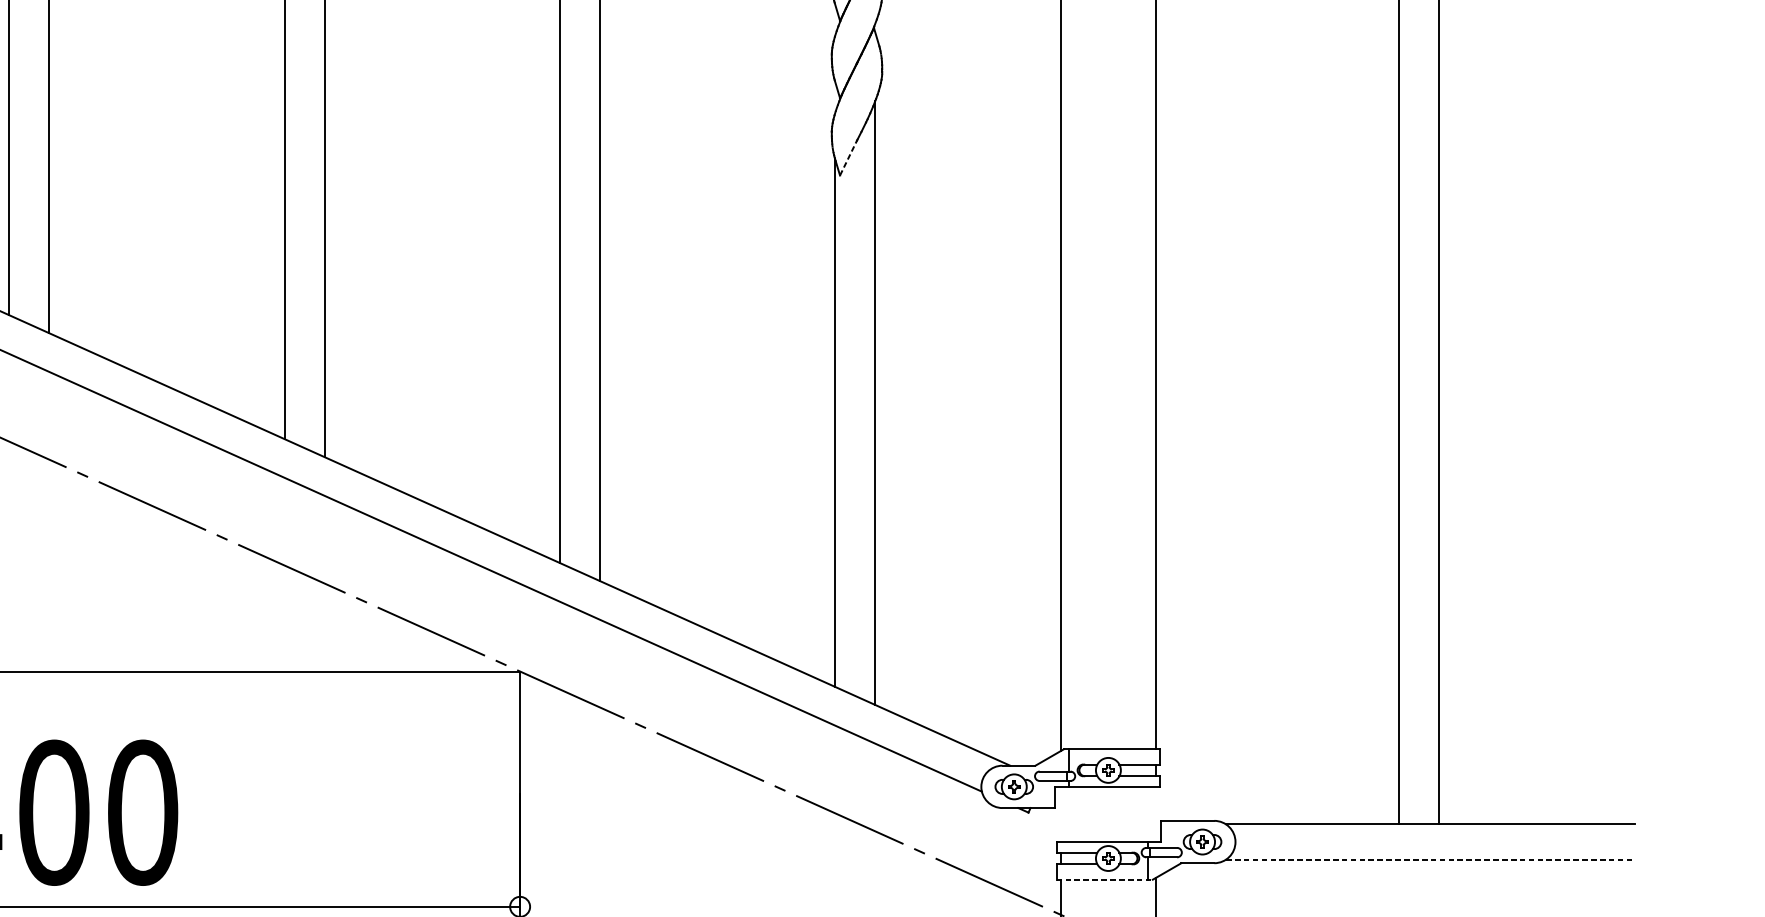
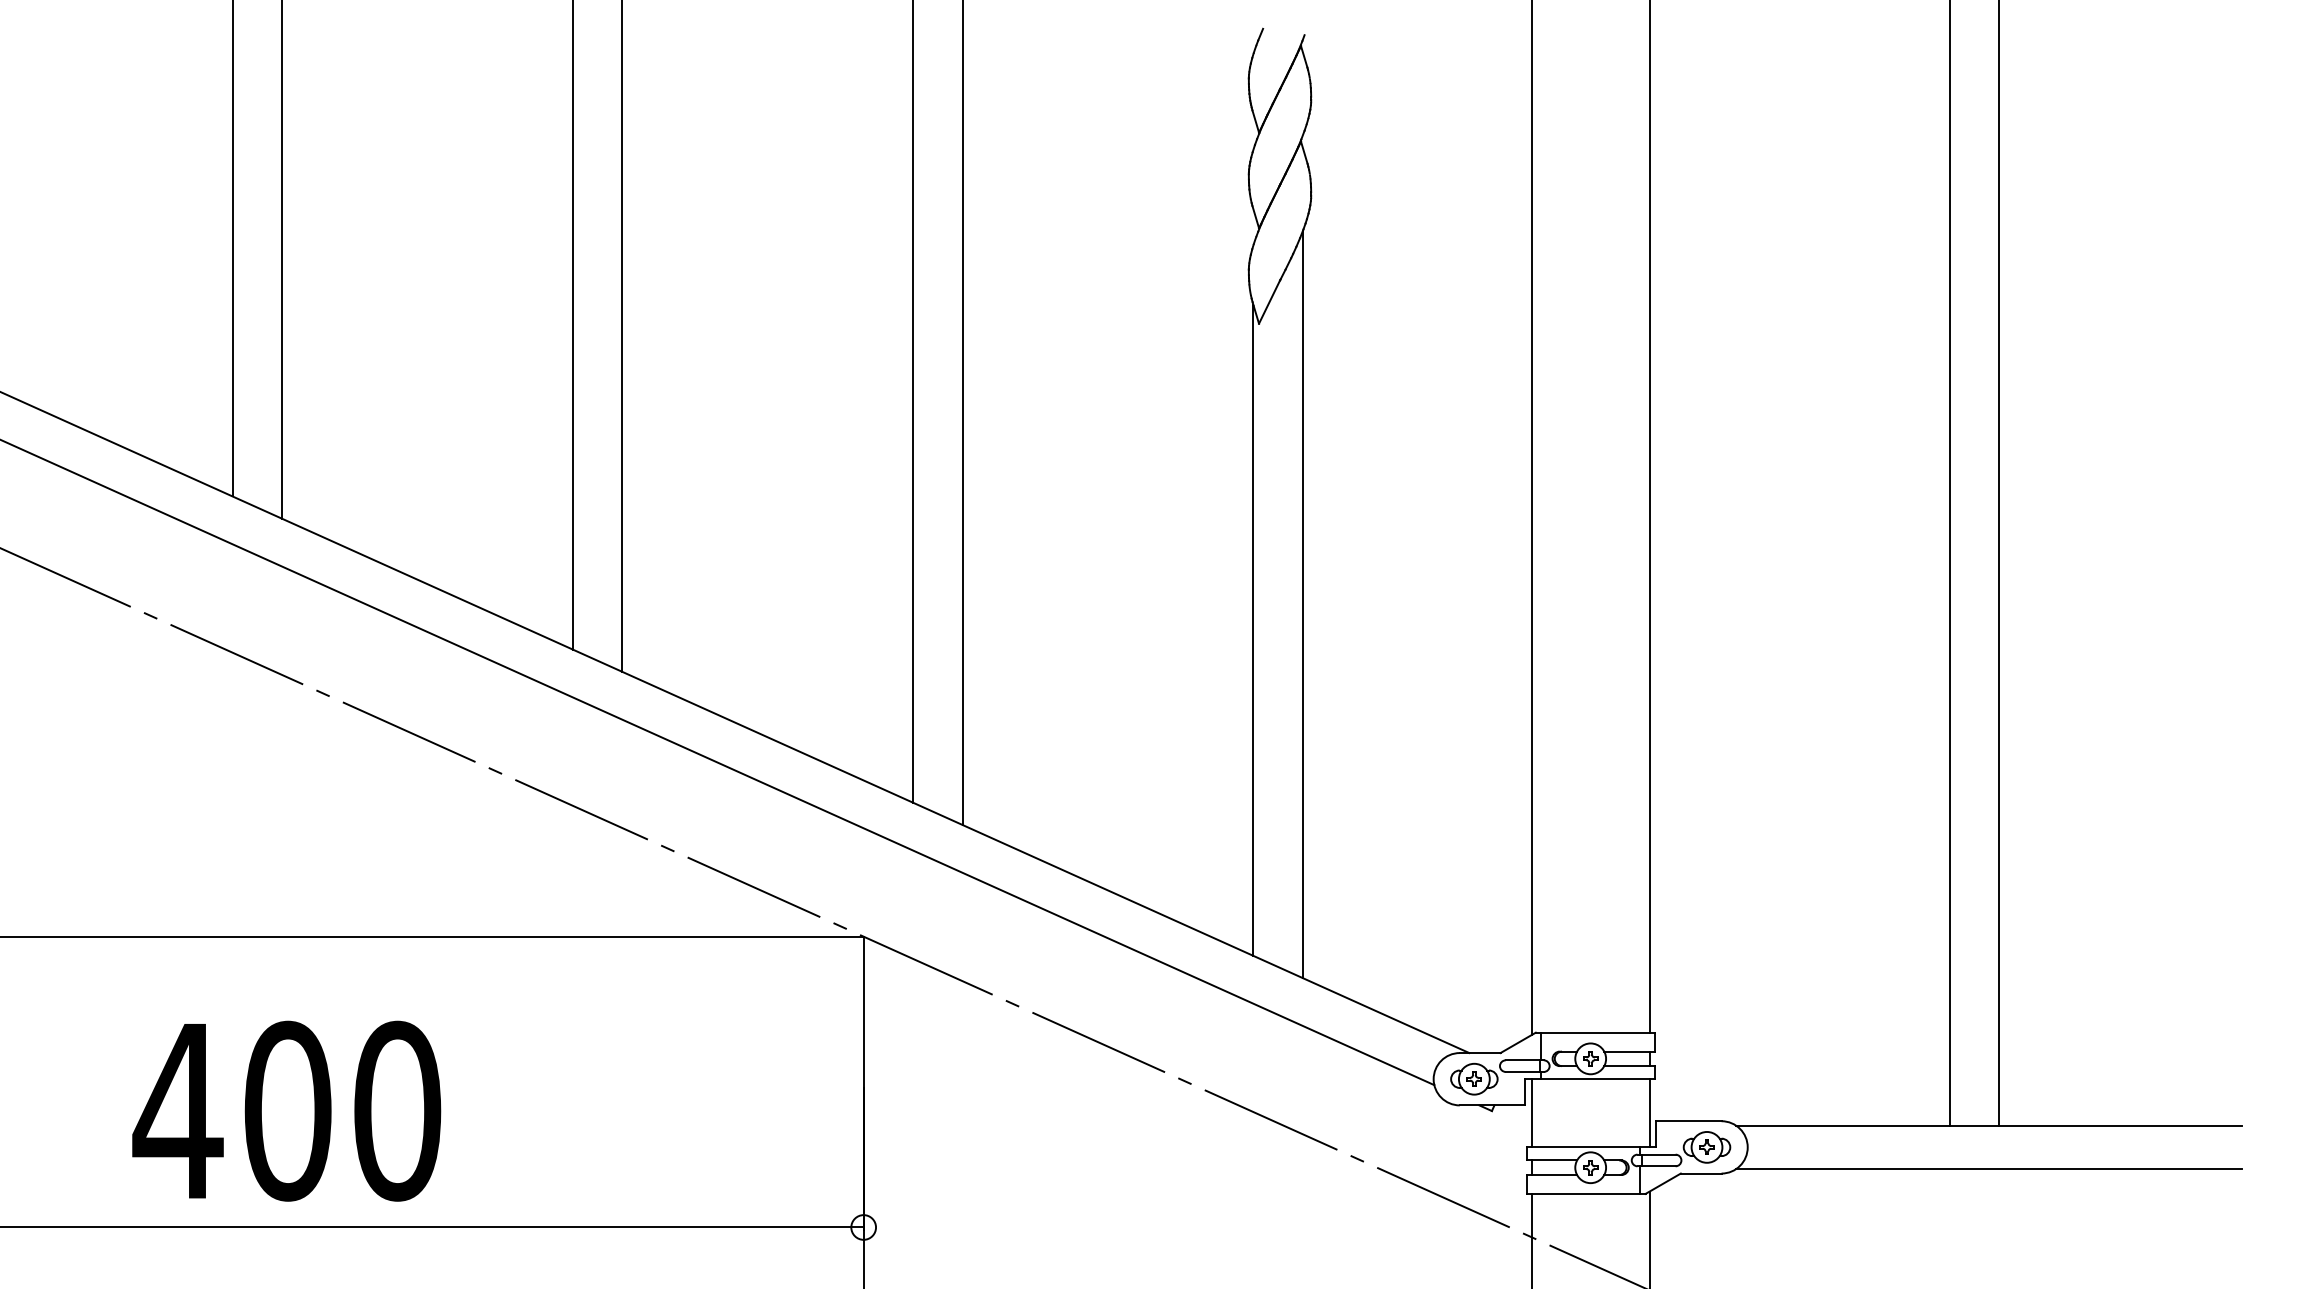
line: (848, 157) -> (1269, 301), dashed -> solid
line: (1060, 814) -> (1531, 1113), added
line: (1156, 814) -> (1649, 1113), added
line: (1430, 859) -> (1988, 1169), dashed -> solid
line: (1105, 879) -> (1586, 1193), dashed -> solid

